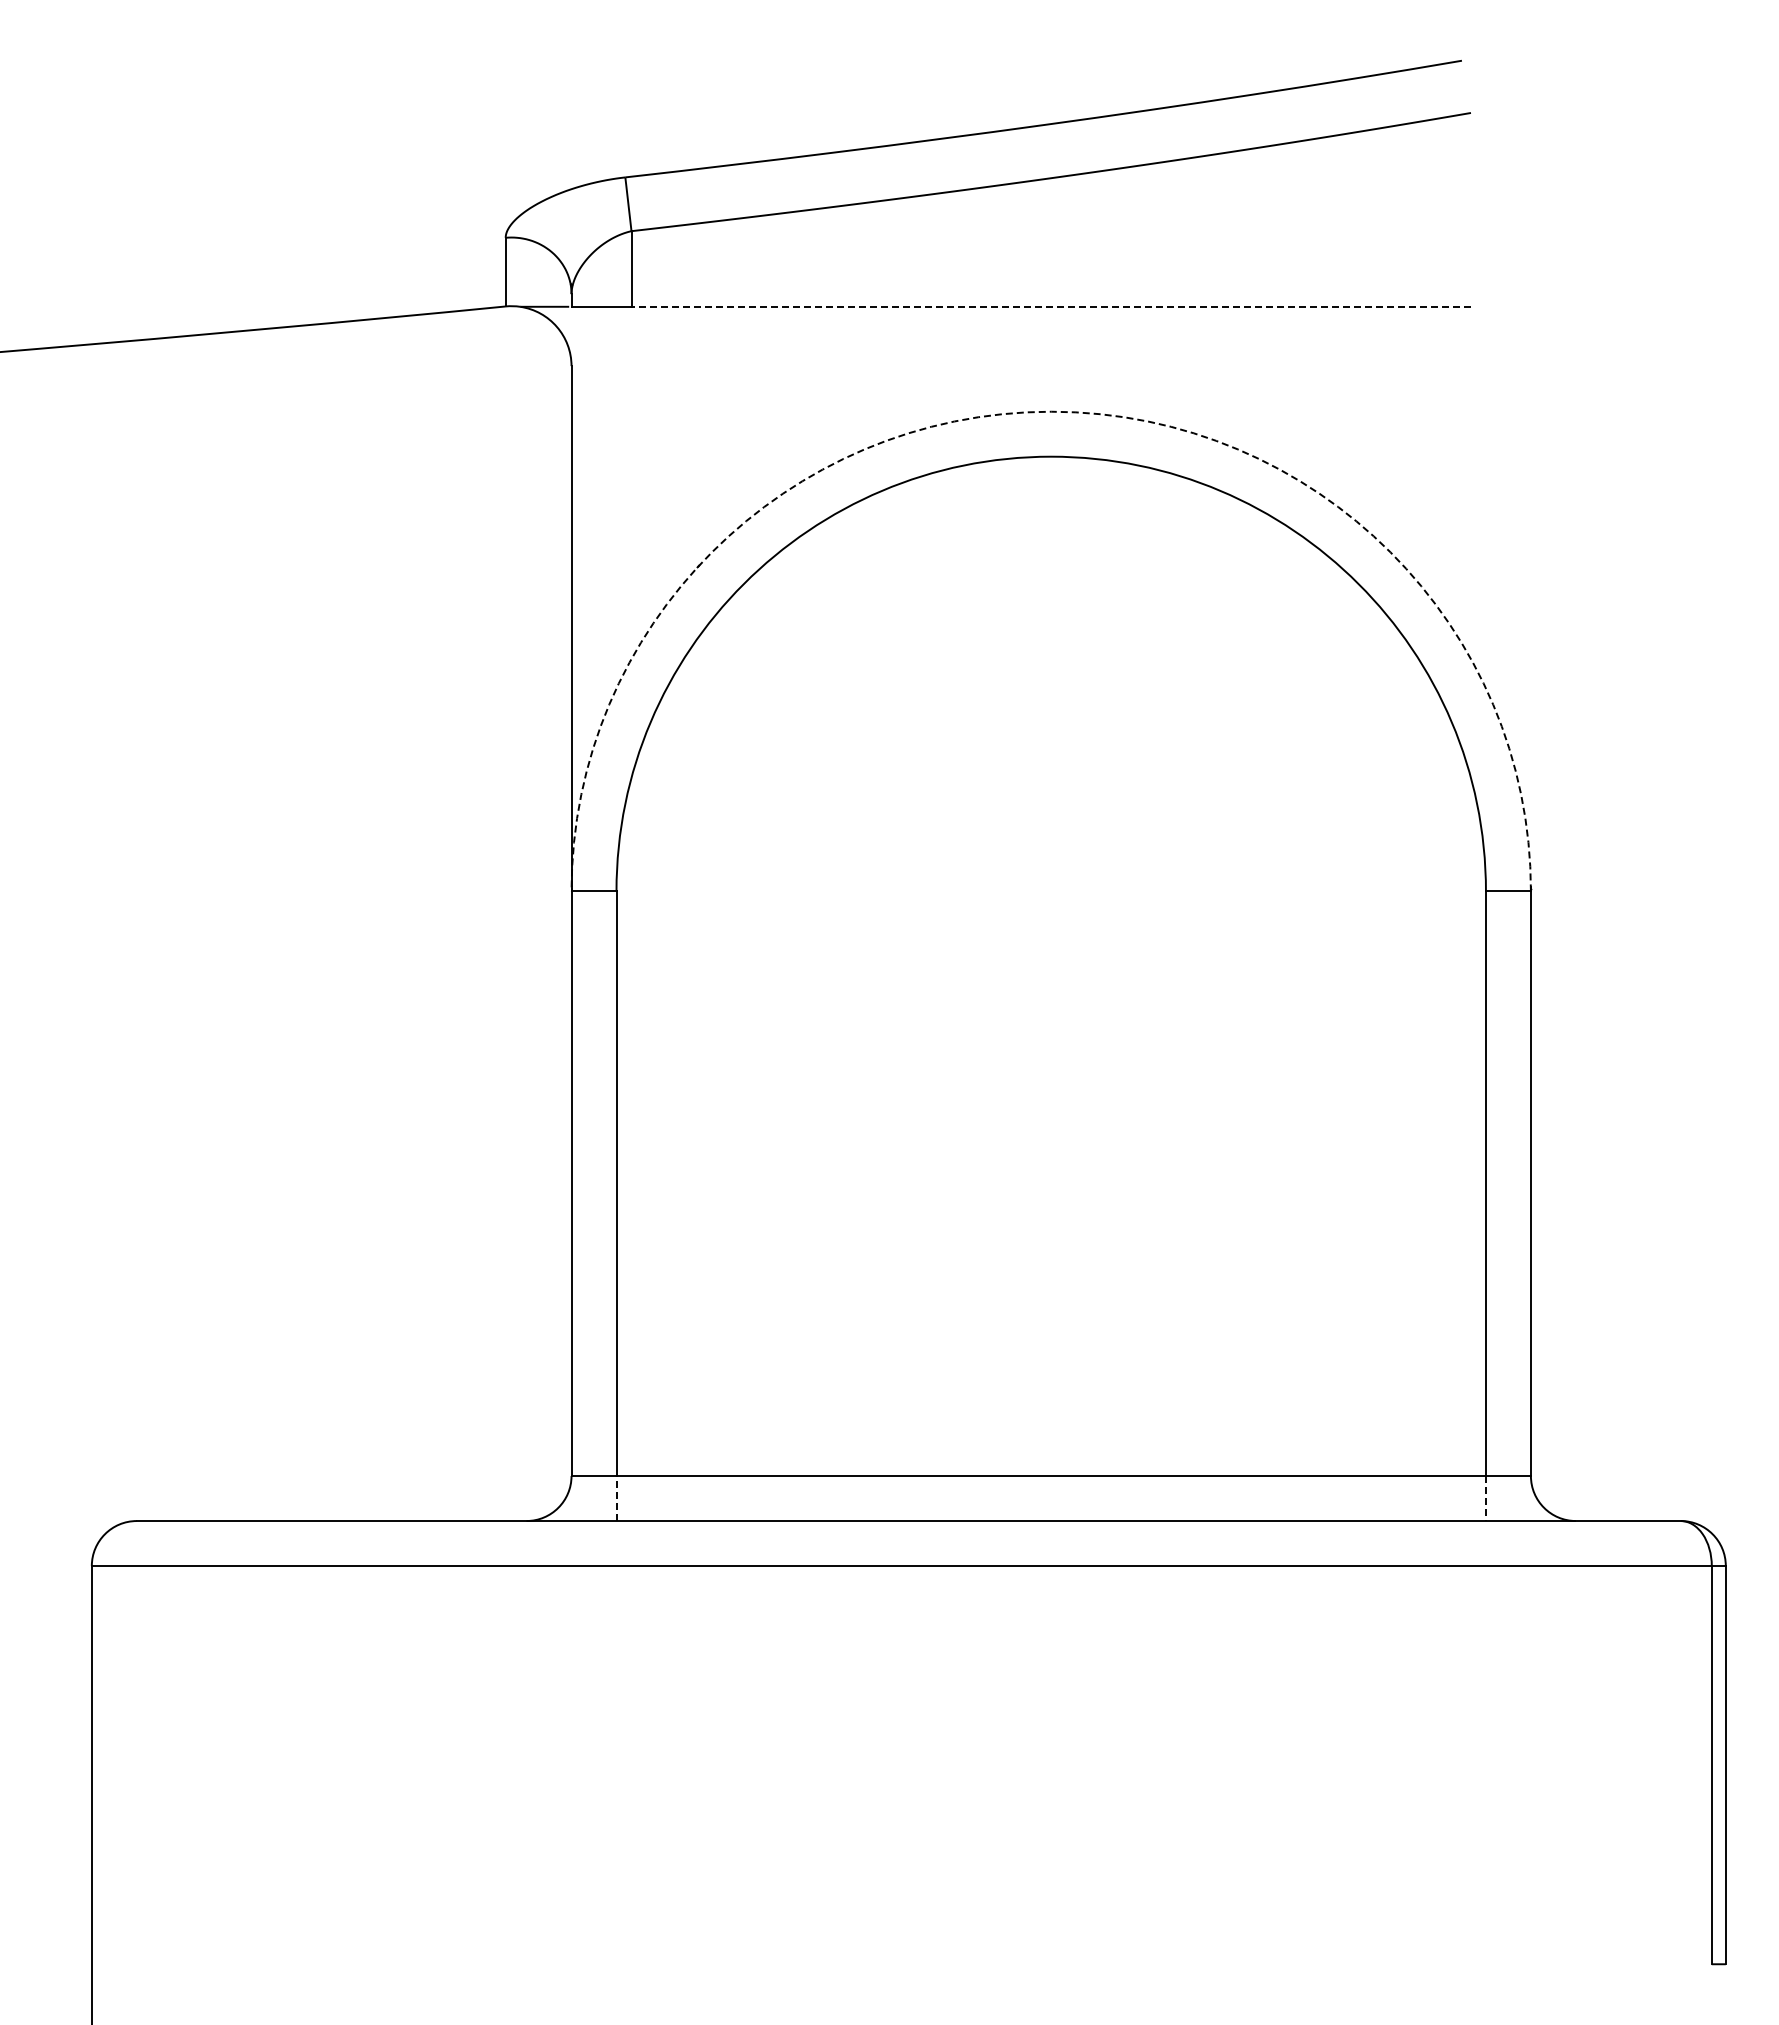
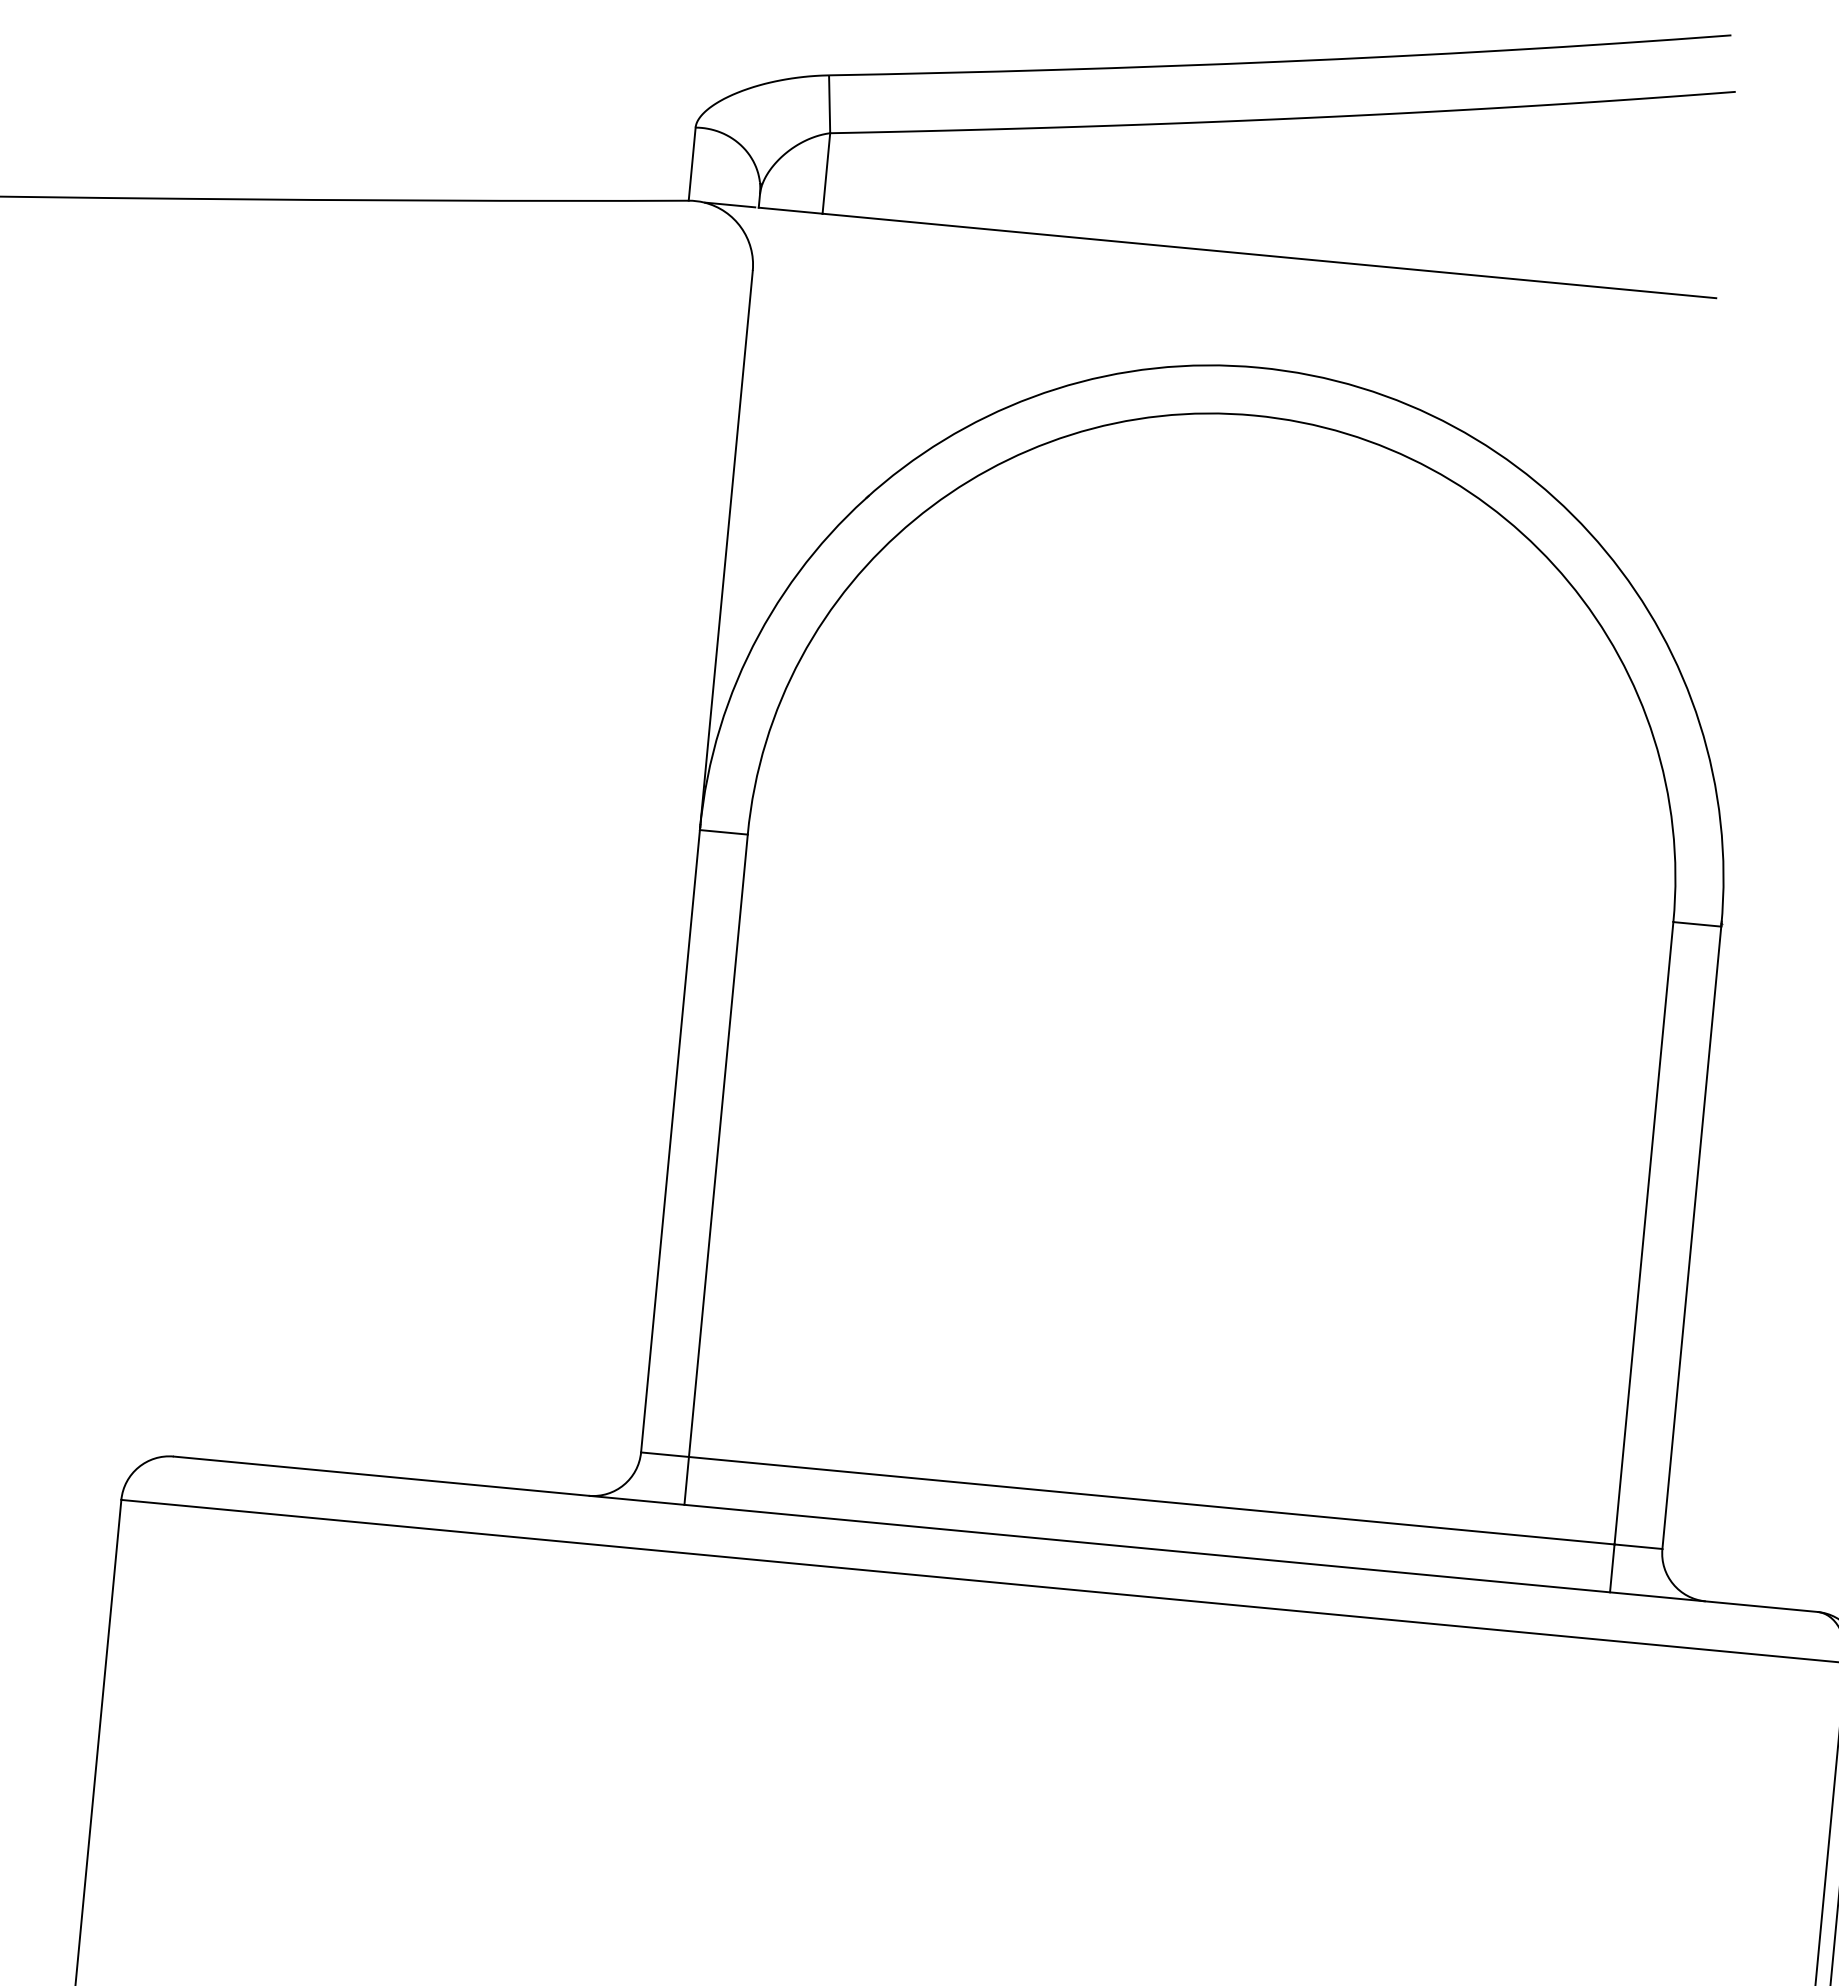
line: (1051, 306) -> (1269, 255), dashed -> solid
arc: (1051, 411) -> (1259, 367), dashed -> solid
line: (616, 1498) -> (686, 1480), dashed -> solid
line: (1485, 1499) -> (1611, 1569), dashed -> solid

